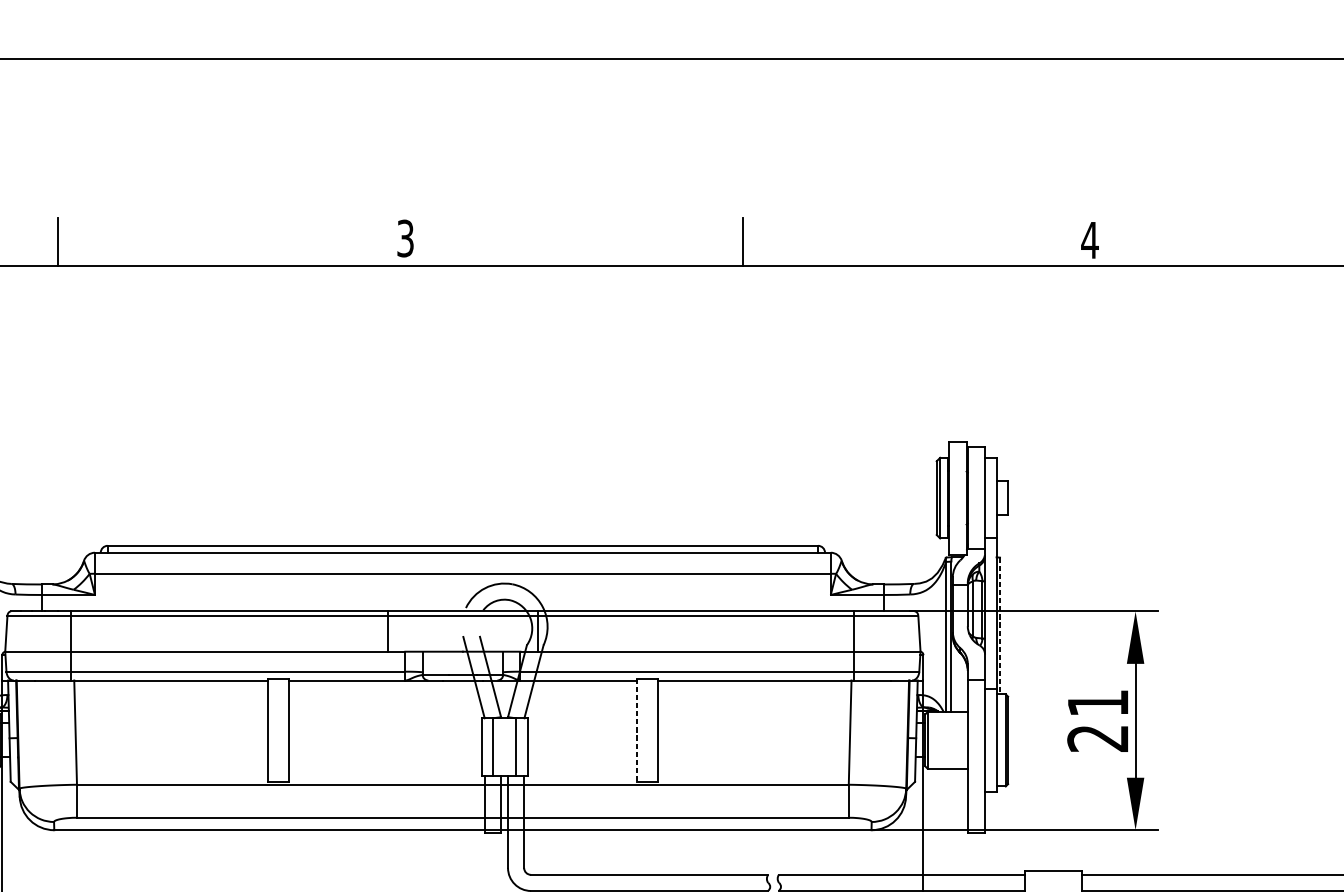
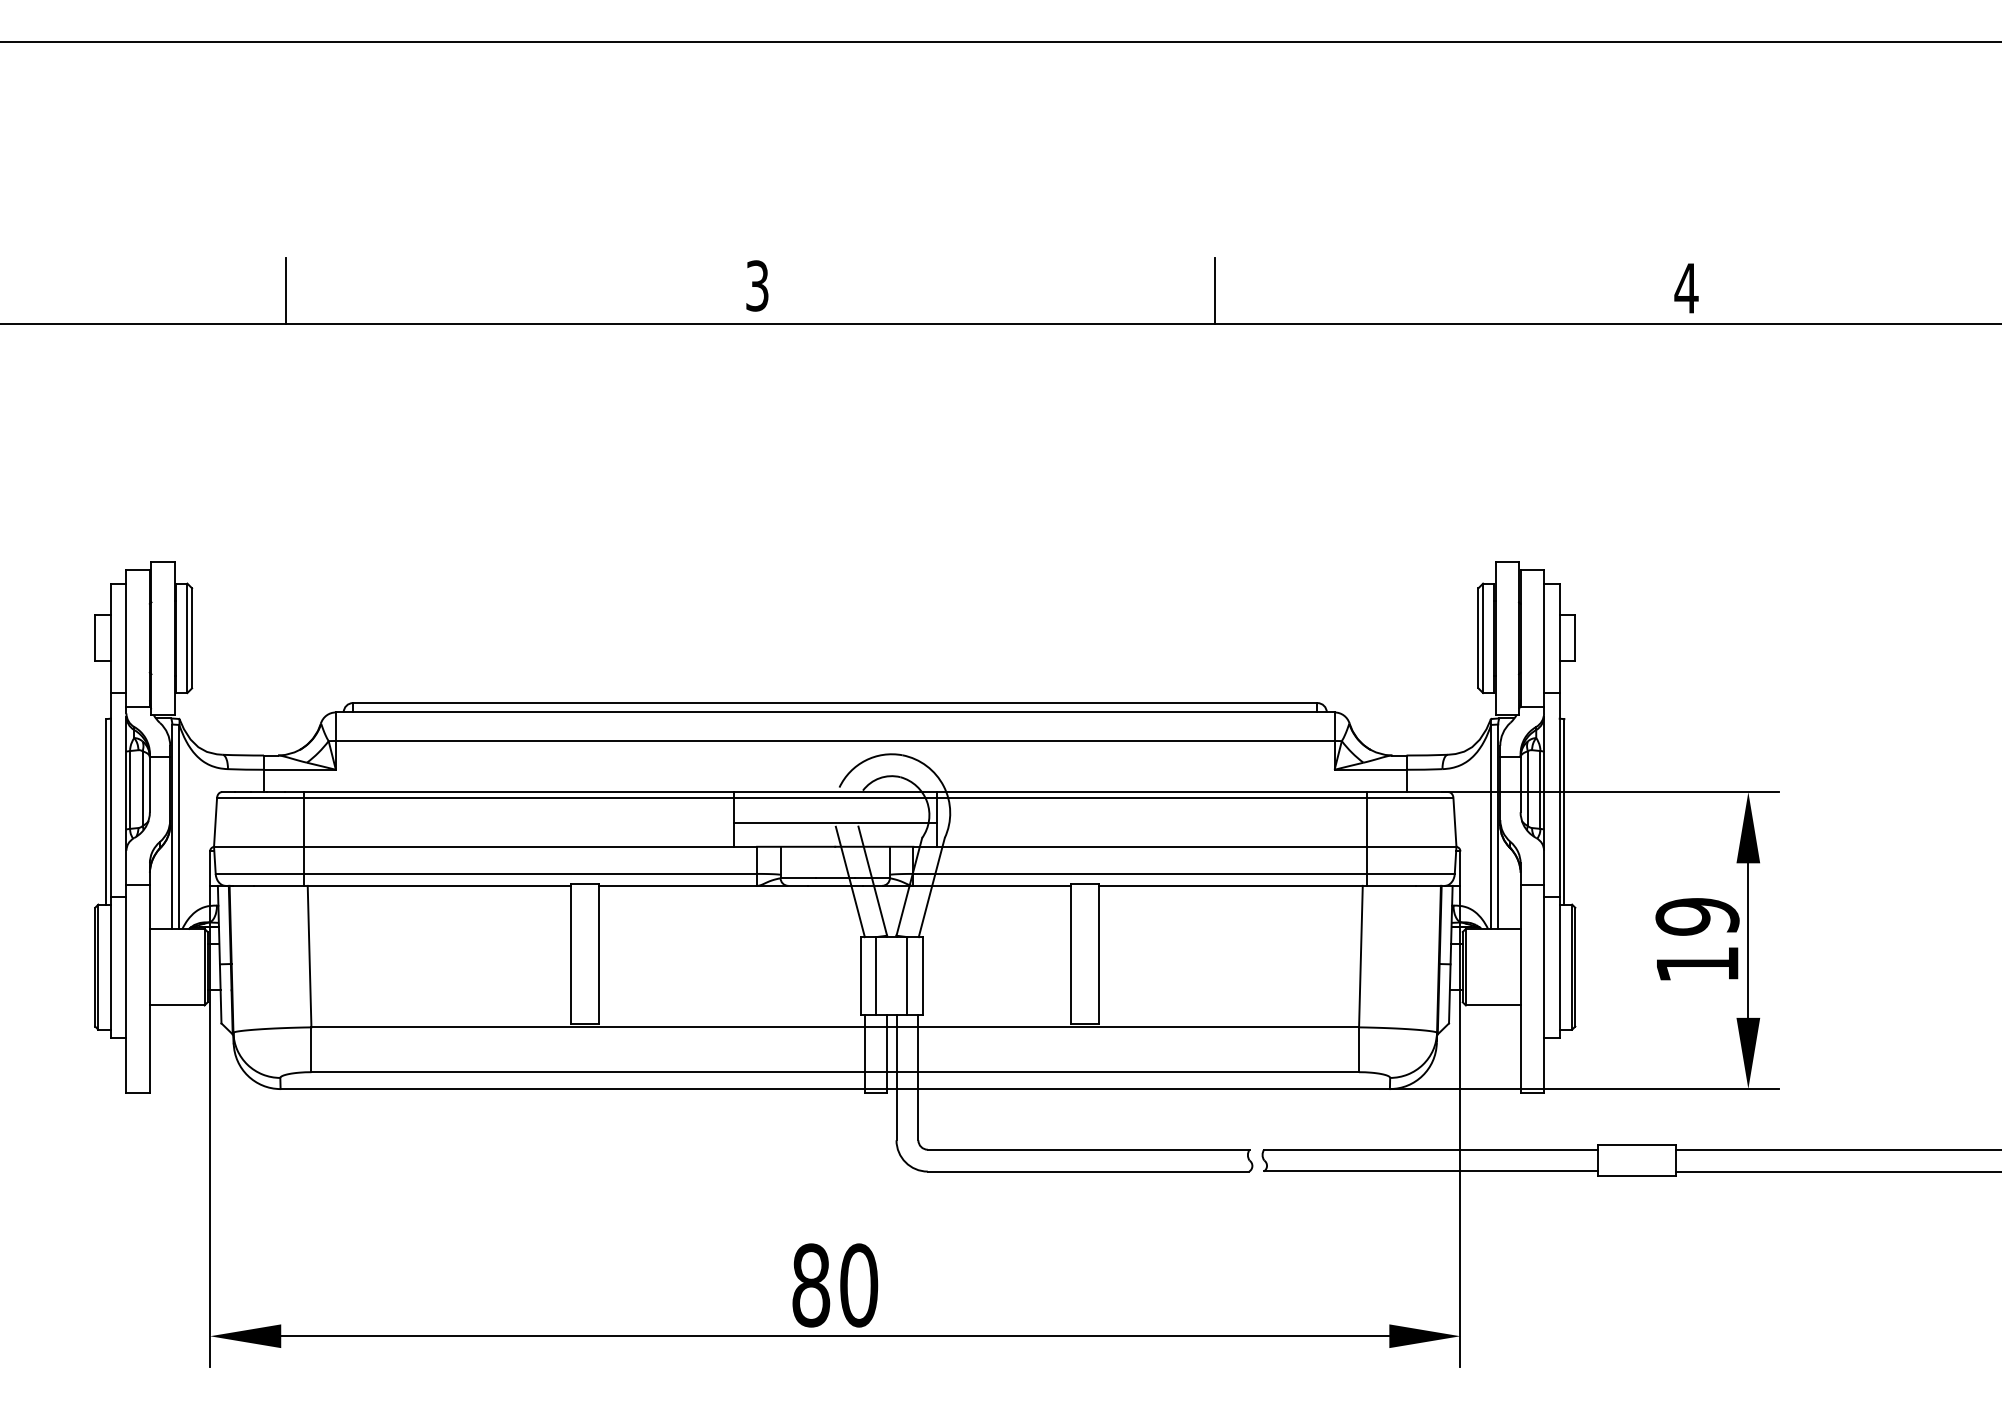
line: (1000, 625) -> (1564, 811), dashed -> solid
line: (462, 634) -> (834, 823), added
text: (1098, 720) -> (1697, 940), 21 -> 19
line: (636, 731) -> (1071, 954), dashed -> solid

